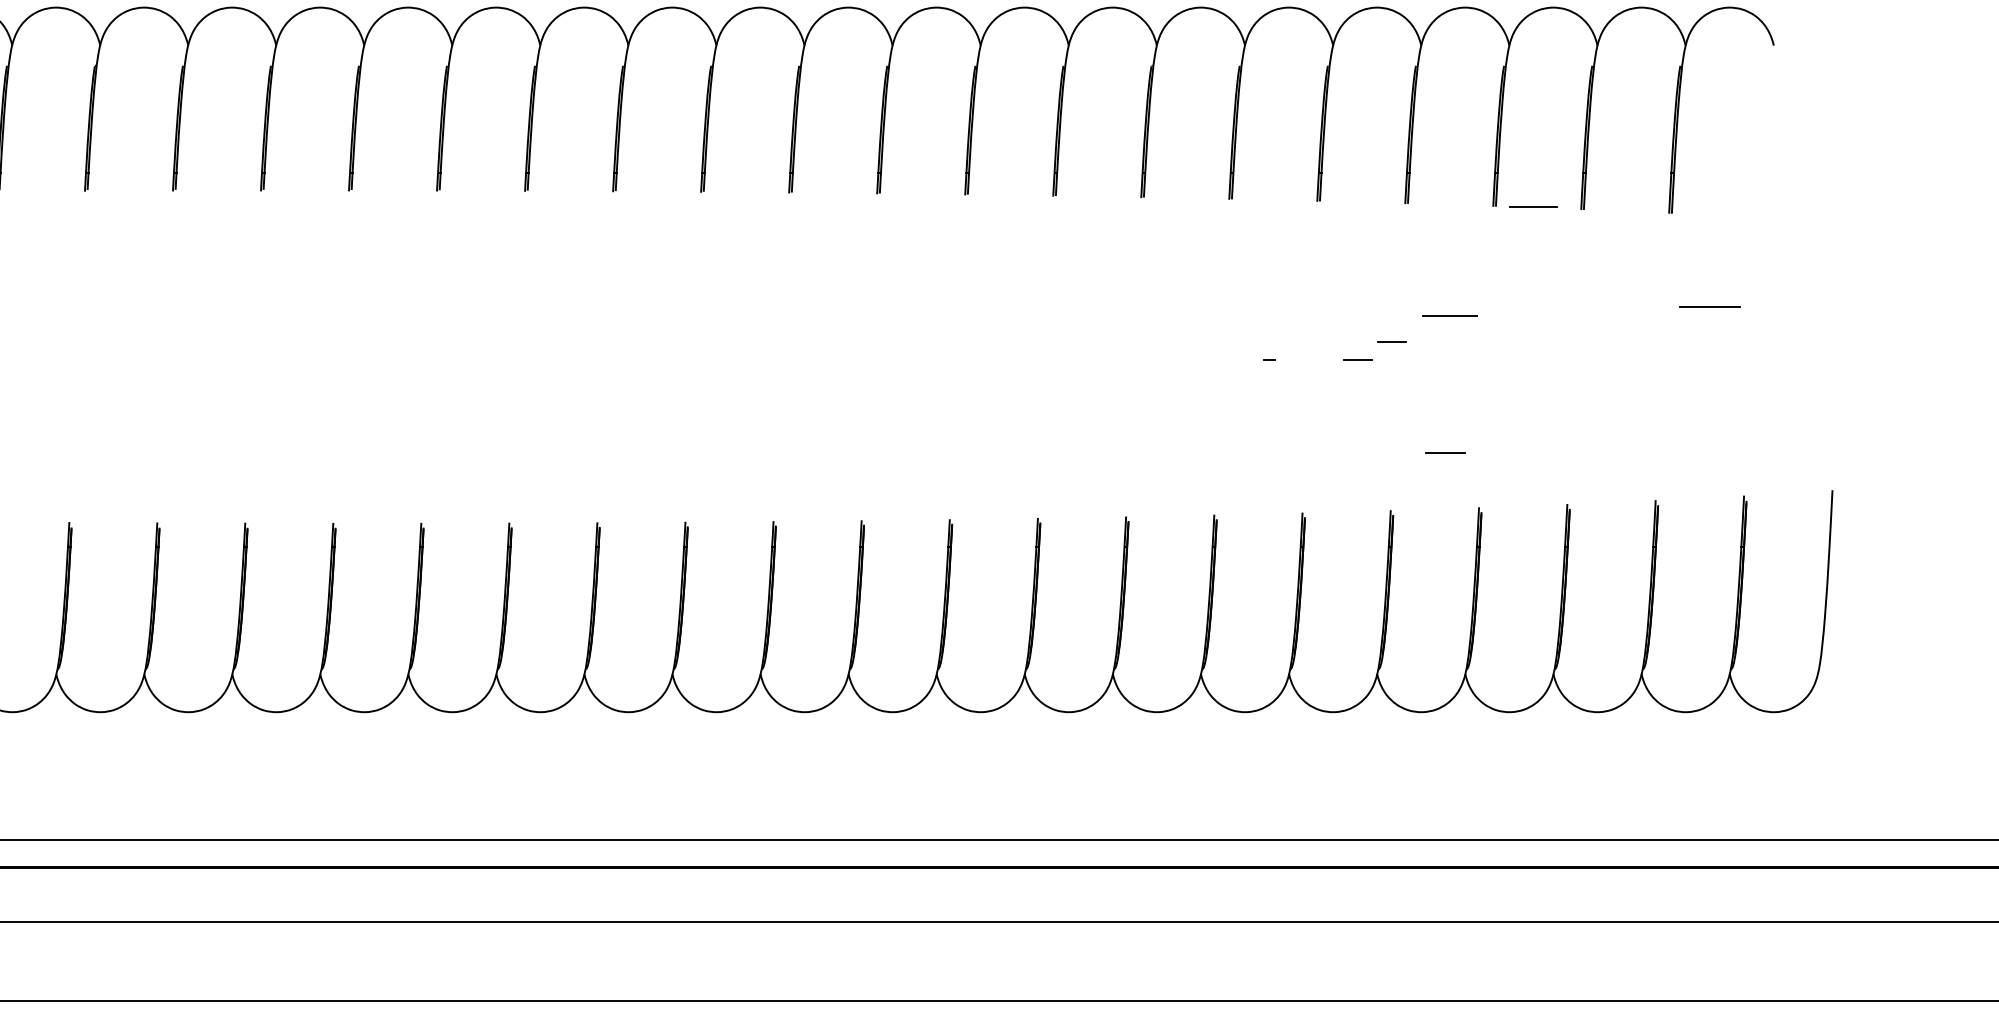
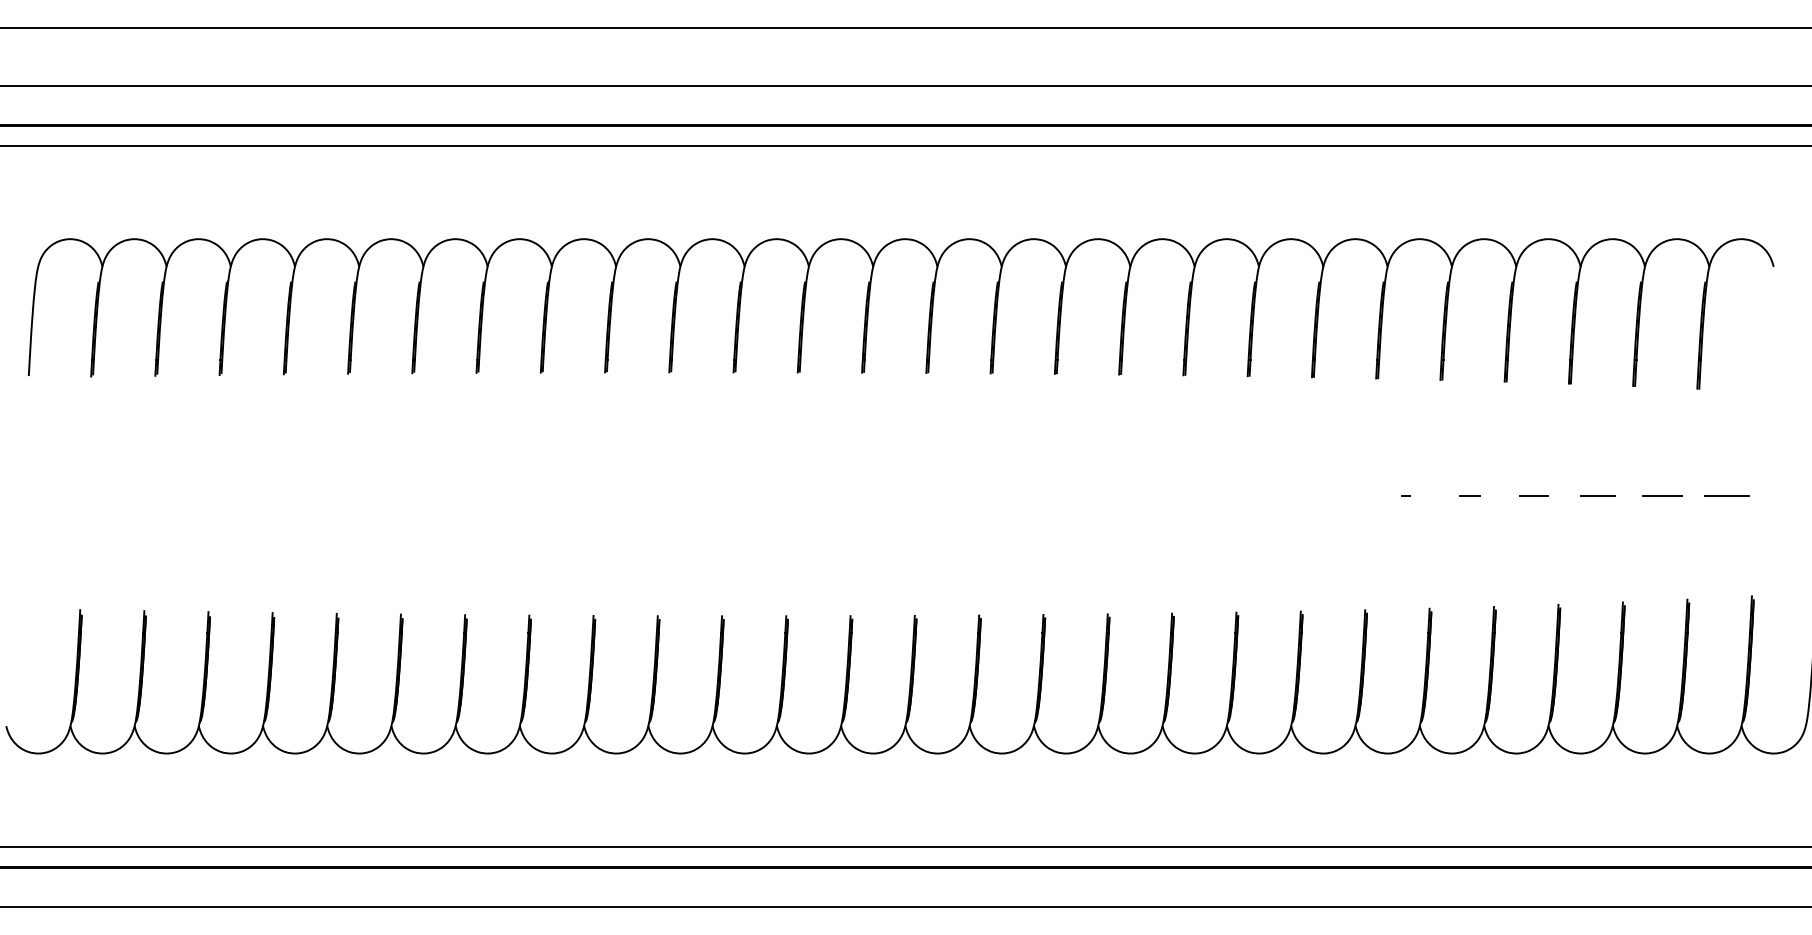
line: (1532, 205) -> (1597, 495), moved
line: (1709, 305) -> (1726, 495), moved
line: (1450, 314) -> (1662, 495), moved
line: (1391, 340) -> (1494, 482), removed
line: (1444, 451) -> (1533, 495), moved

